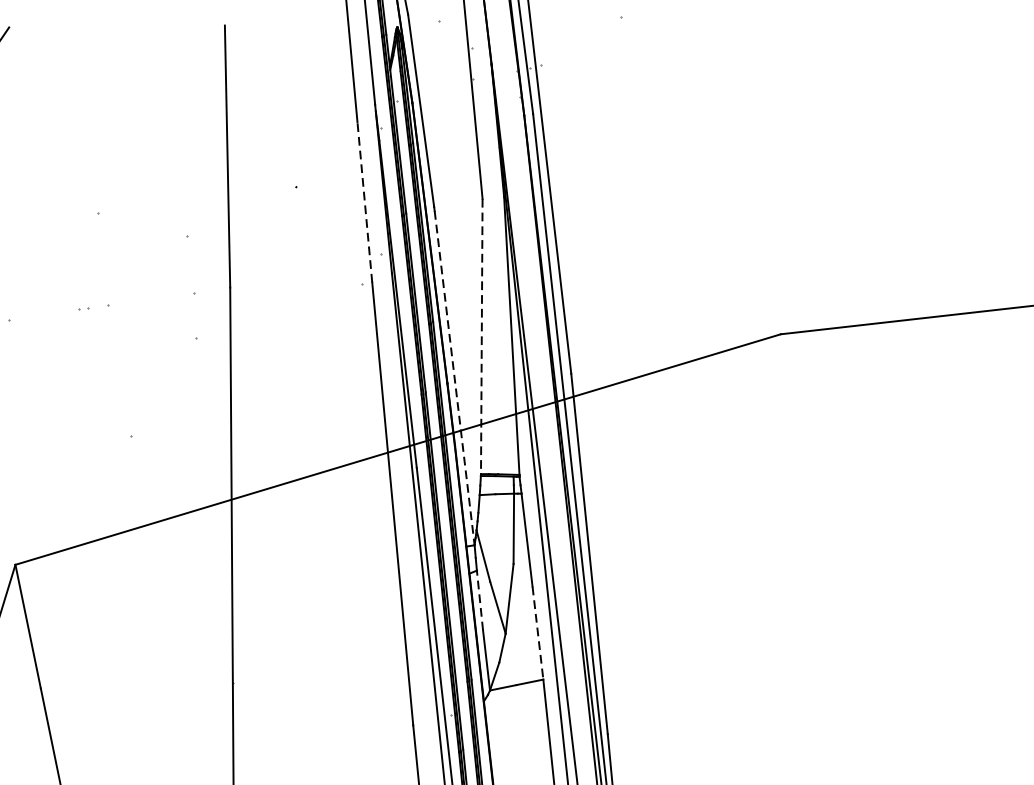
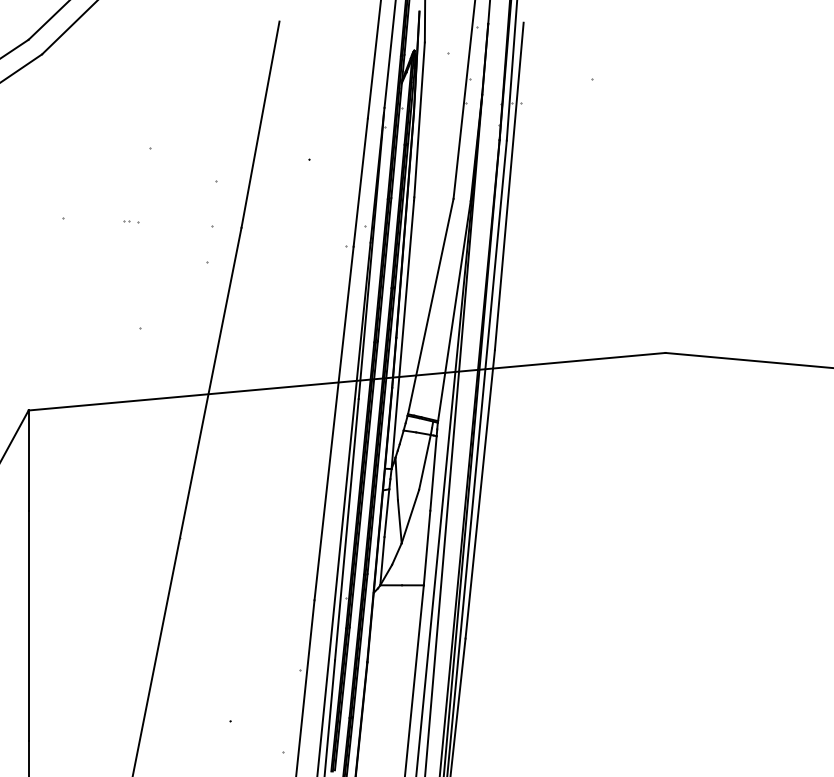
line: (364, 202) -> (360, 182), dashed -> solid
part: (93, 307) -> (131, 221), size x0.62
line: (481, 337) -> (430, 307), dashed -> solid
line: (454, 377) -> (402, 334), dashed -> solid
line: (479, 599) -> (386, 512), dashed -> solid
line: (538, 633) -> (427, 548), dashed -> solid

